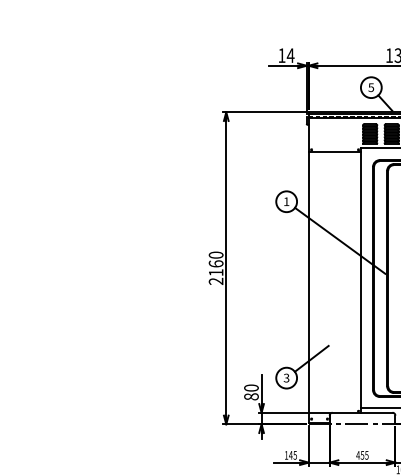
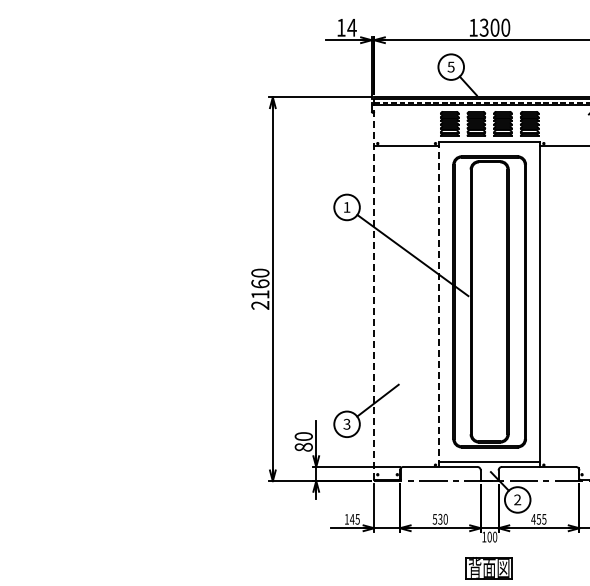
line: (308, 267) -> (374, 288), solid -> dashed
line: (361, 280) -> (439, 304), solid -> dashed
text: (361, 454) -> (439, 518), 455 -> 530

